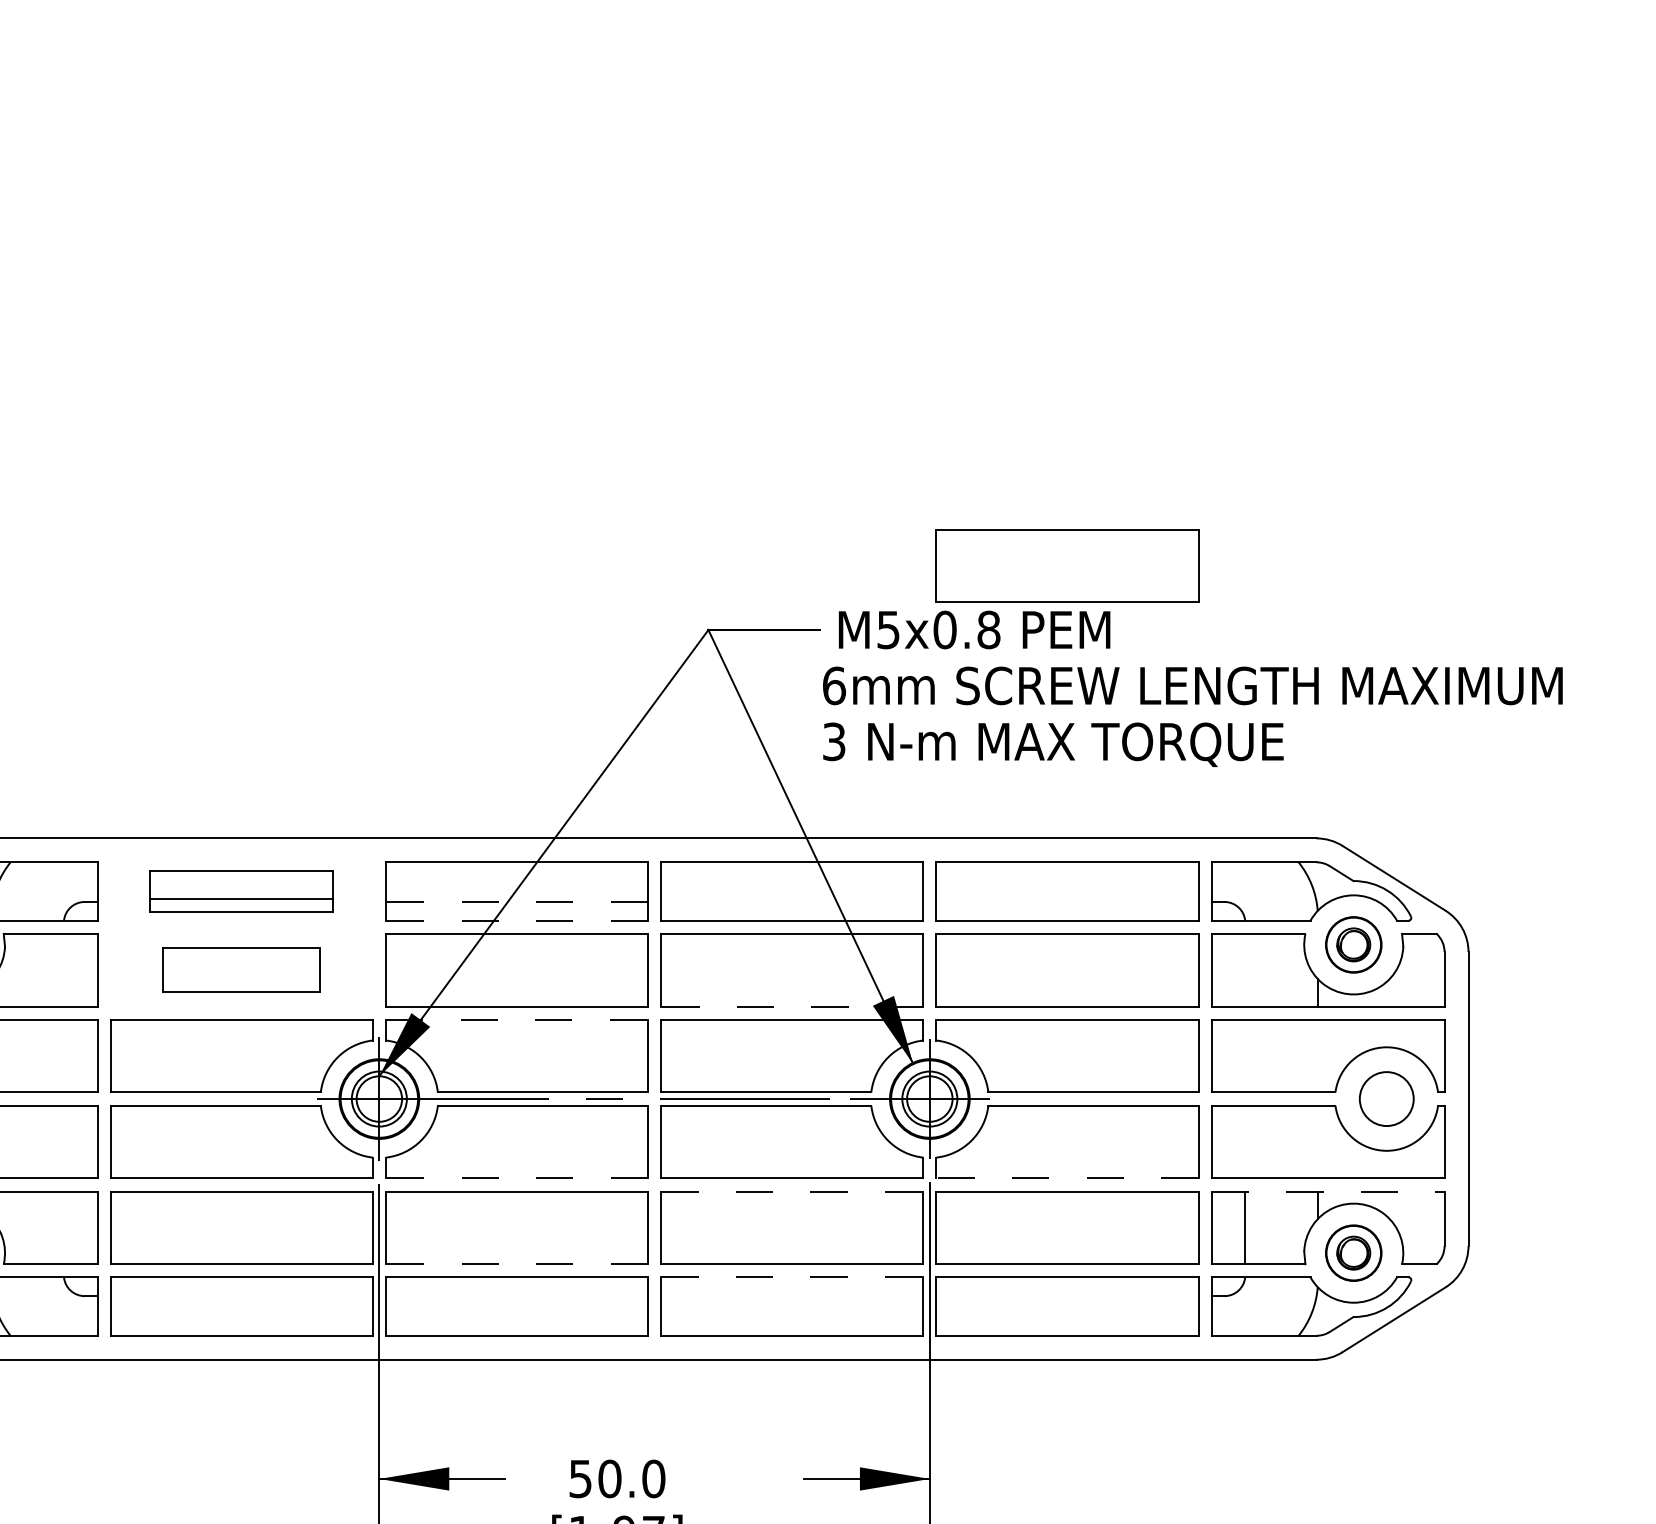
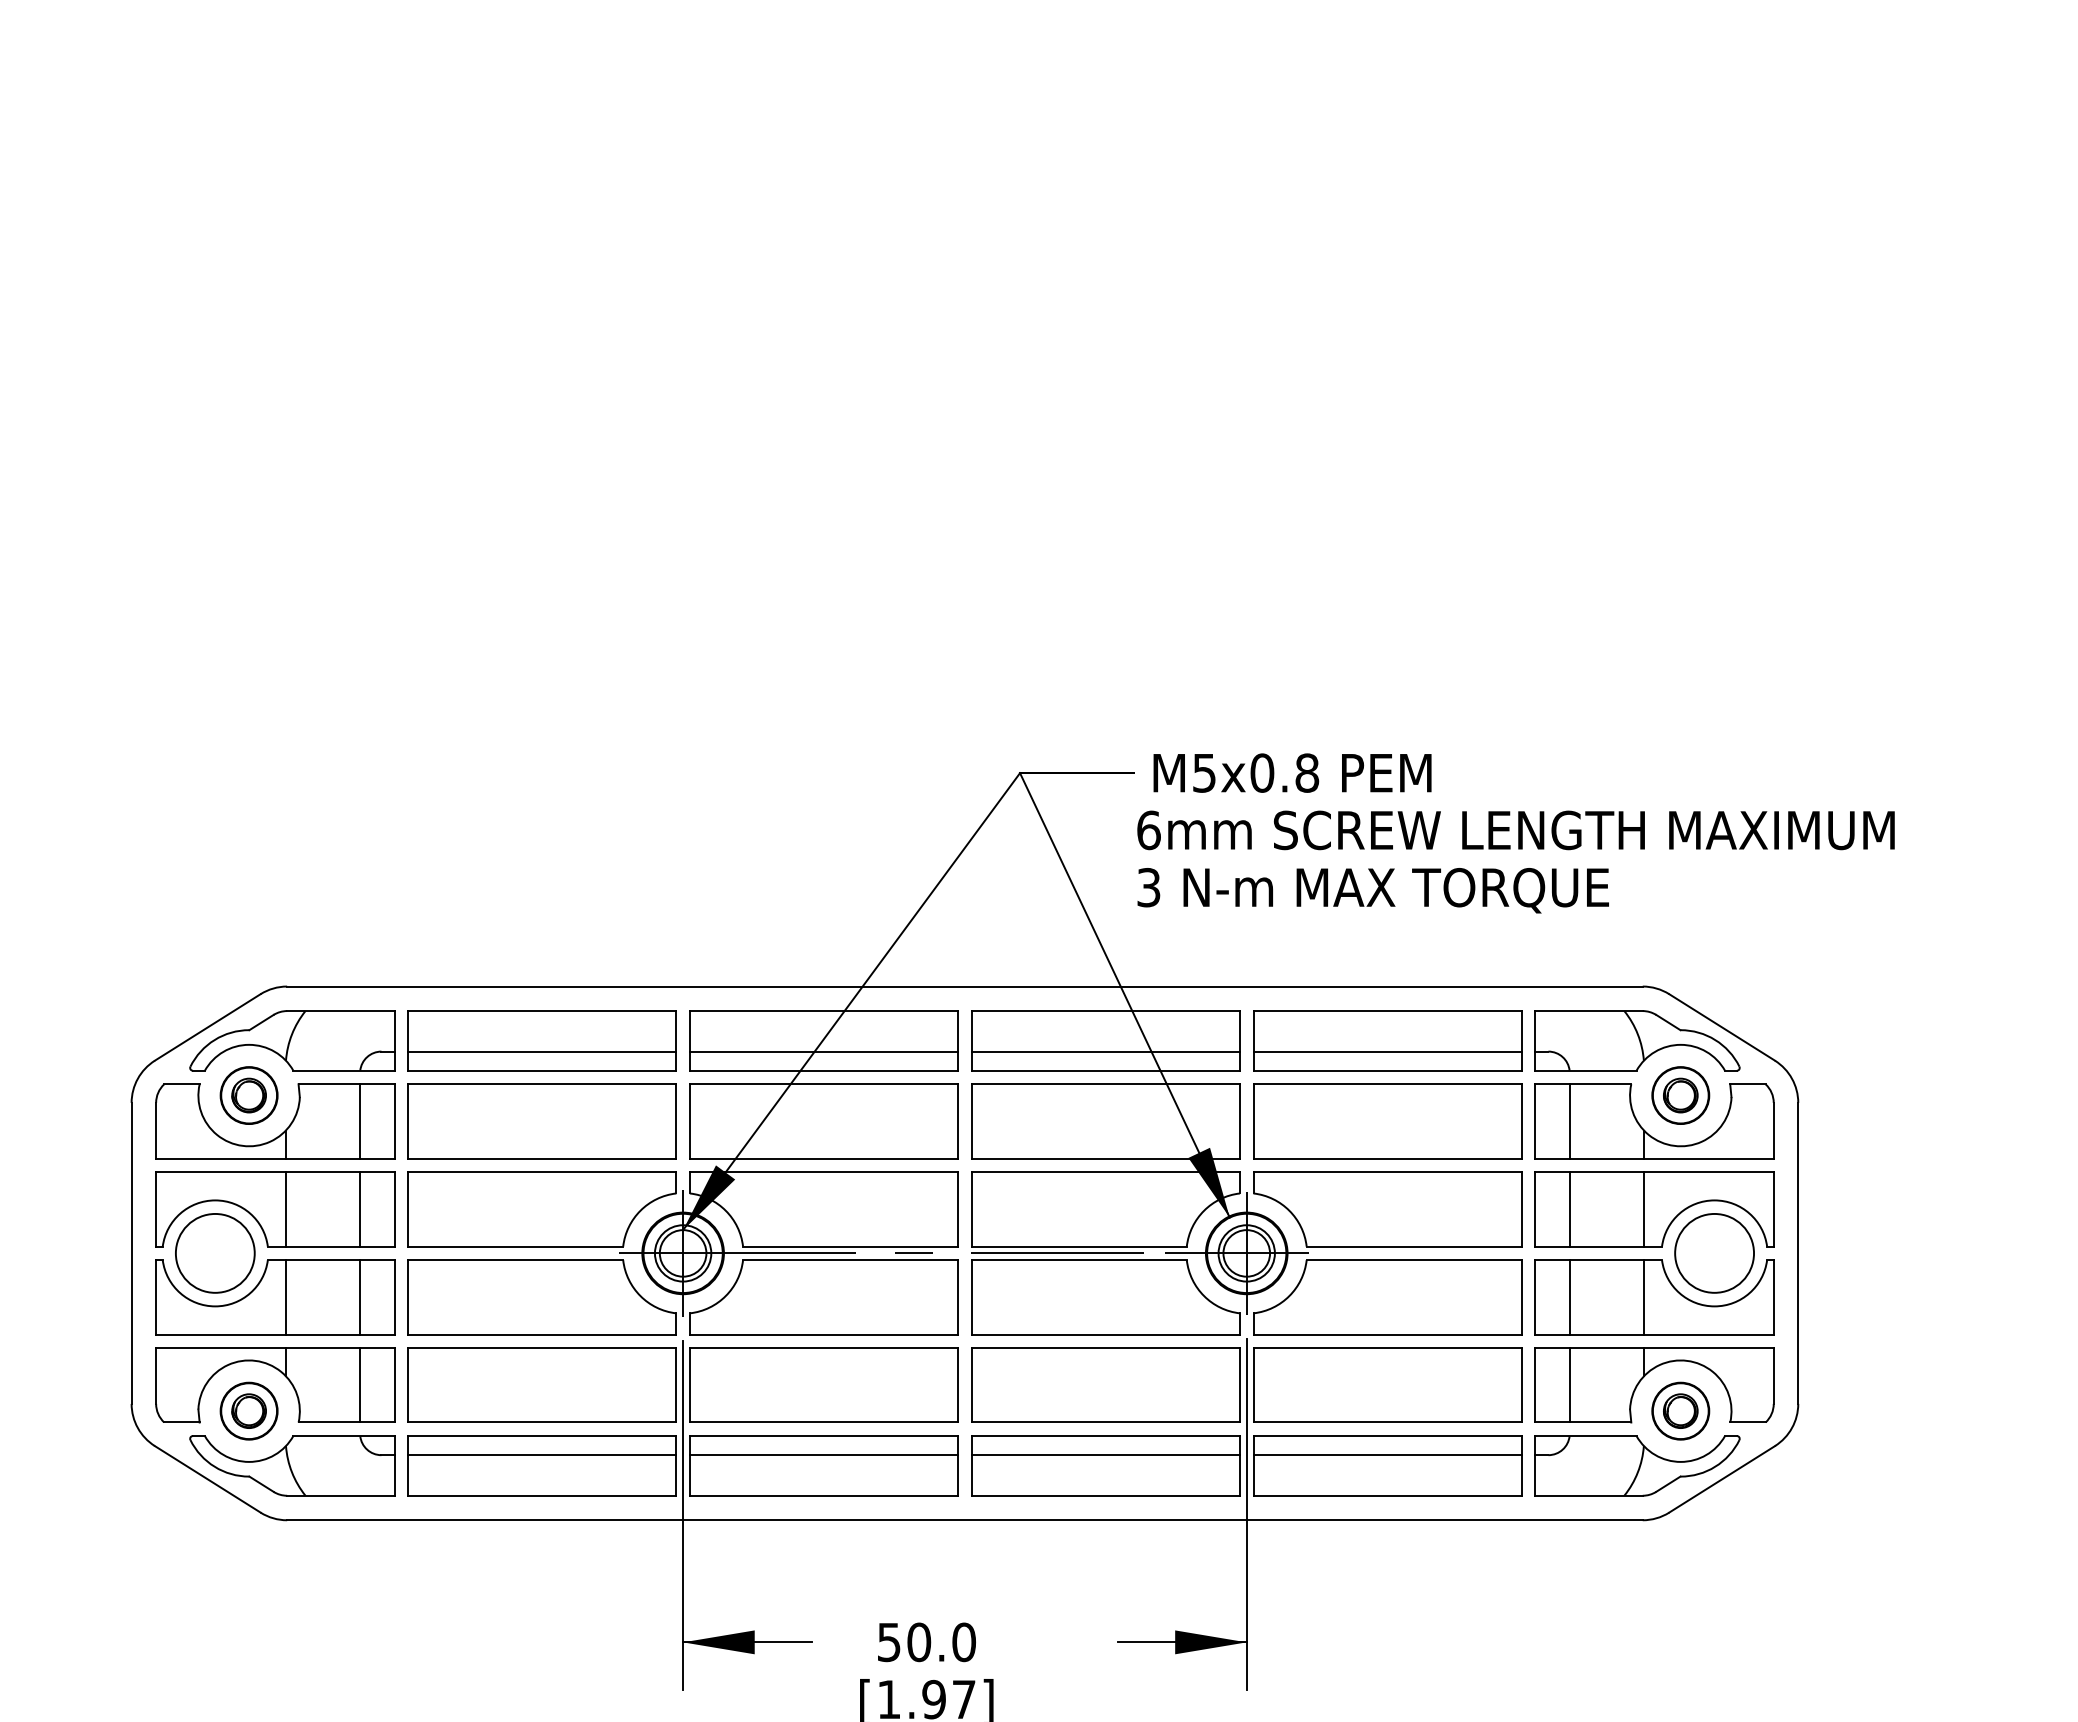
part: (1067, 565) -> (1387, 707), removed
part: (241, 891) -> (541, 1040), size x1.43
line: (516, 901) -> (823, 1051), dashed -> solid
line: (791, 901) -> (1105, 1051), added
line: (1067, 901) -> (1387, 1051), added
line: (516, 920) -> (823, 1070), dashed -> solid
line: (64, 970) -> (360, 1121), added
part: (241, 970) -> (541, 1121), size x1.67
line: (1245, 970) -> (1569, 1121), added
line: (791, 1006) -> (1105, 1158), dashed -> solid
line: (517, 1020) -> (824, 1172), dashed -> solid
line: (64, 1056) -> (360, 1209), added
line: (1245, 1056) -> (1569, 1209), added
line: (1318, 1056) -> (1644, 1209), added
circle: (1386, 1098) -> (1714, 1252), size x1.43
line: (64, 1142) -> (360, 1297), added
line: (1245, 1142) -> (1569, 1297), added
line: (1318, 1142) -> (1644, 1297), added
line: (516, 1178) -> (823, 1334), dashed -> solid
line: (1067, 1178) -> (1387, 1334), dashed -> solid
line: (792, 1191) -> (1106, 1348), dashed -> solid
line: (1329, 1191) -> (1655, 1348), dashed -> solid
line: (64, 1228) -> (360, 1385), added
line: (516, 1264) -> (823, 1422), dashed -> solid
line: (792, 1277) -> (1106, 1436), dashed -> solid
line: (242, 1296) -> (542, 1455), added
line: (516, 1296) -> (823, 1455), added
line: (791, 1296) -> (1105, 1455), added
line: (1067, 1296) -> (1387, 1455), added

